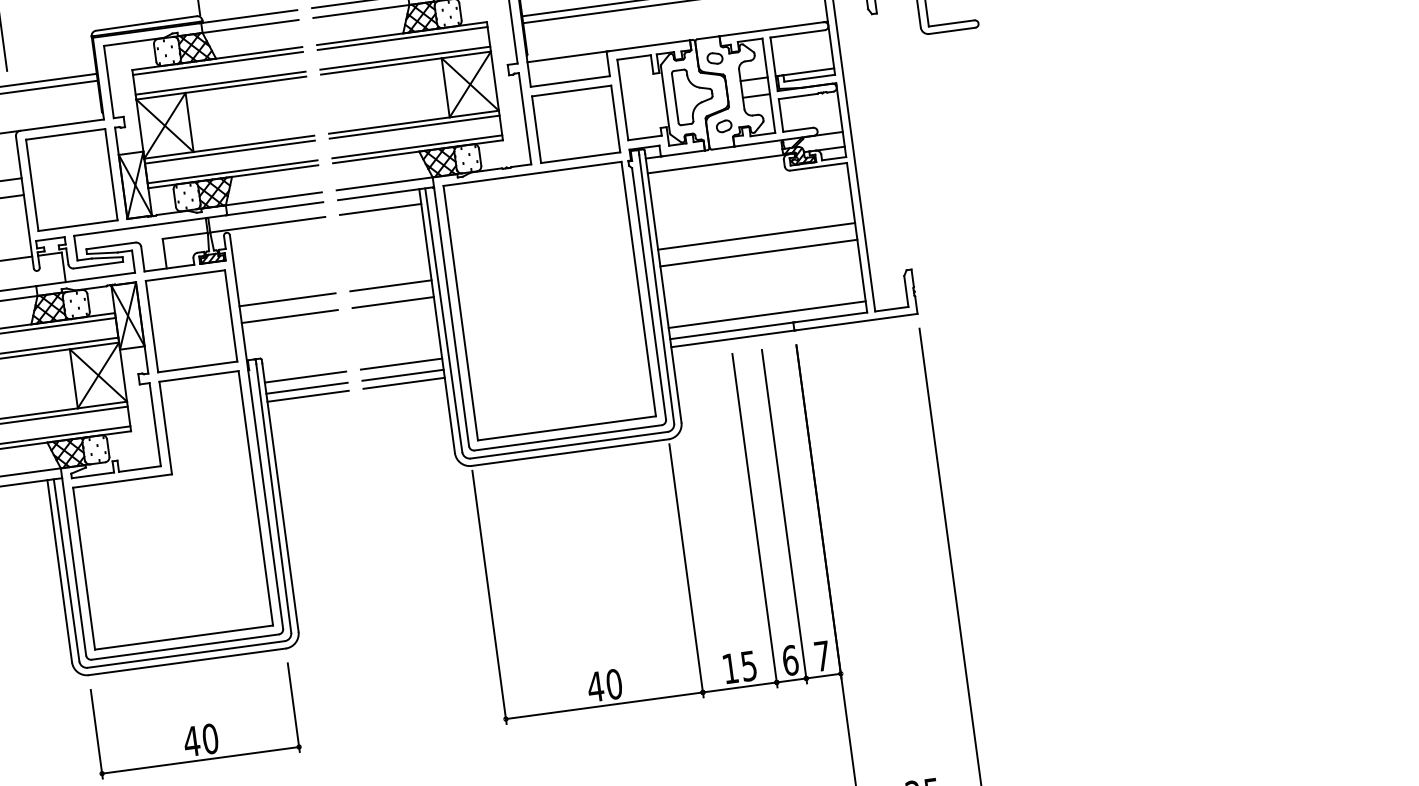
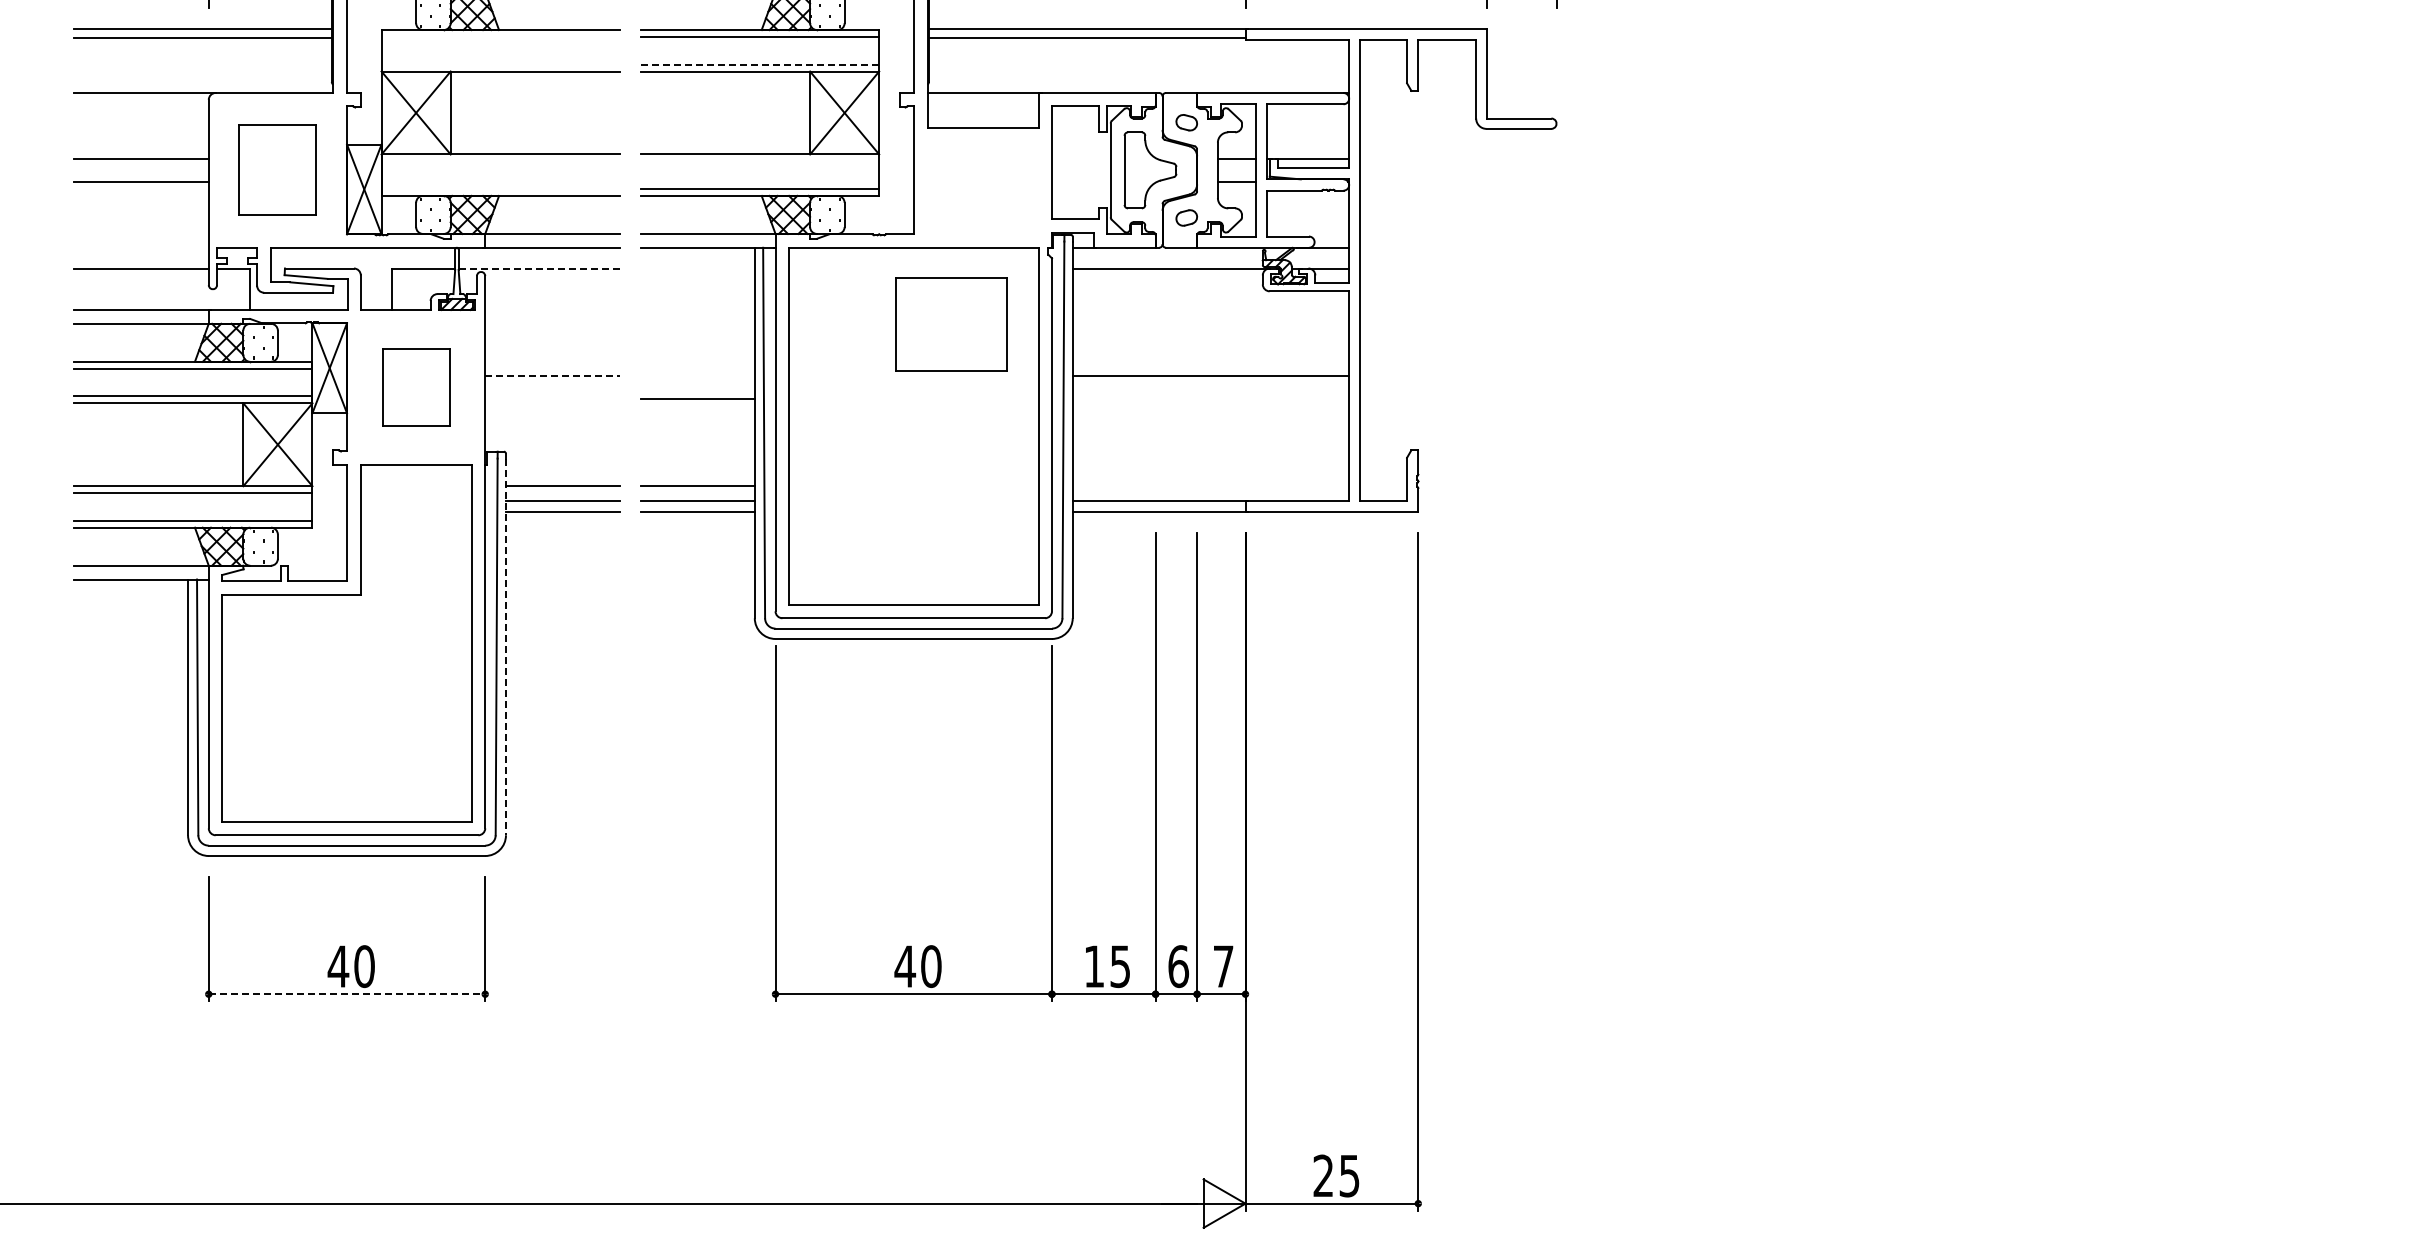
line: (404, 58) -> (759, 64), solid -> dashed
line: (217, 63) -> (500, 36), removed
line: (220, 83) -> (500, 64), removed
part: (576, 124) -> (951, 324), moved
line: (414, 127) -> (759, 161), removed
line: (229, 152) -> (500, 161), removed
line: (232, 172) -> (500, 189), removed
part: (71, 179) -> (277, 169), size x0.7
line: (380, 209) -> (697, 268), removed
line: (267, 224) -> (539, 268), solid -> dashed
line: (758, 253) -> (1210, 399), removed
line: (390, 285) -> (697, 375), removed
line: (288, 299) -> (553, 375), solid -> dashed
line: (766, 314) -> (1210, 485), removed
line: (289, 316) -> (552, 399), removed
part: (191, 320) -> (416, 386), size x0.6
line: (280, 498) -> (505, 647), solid -> dashed
line: (201, 760) -> (347, 994), solid -> dashed

